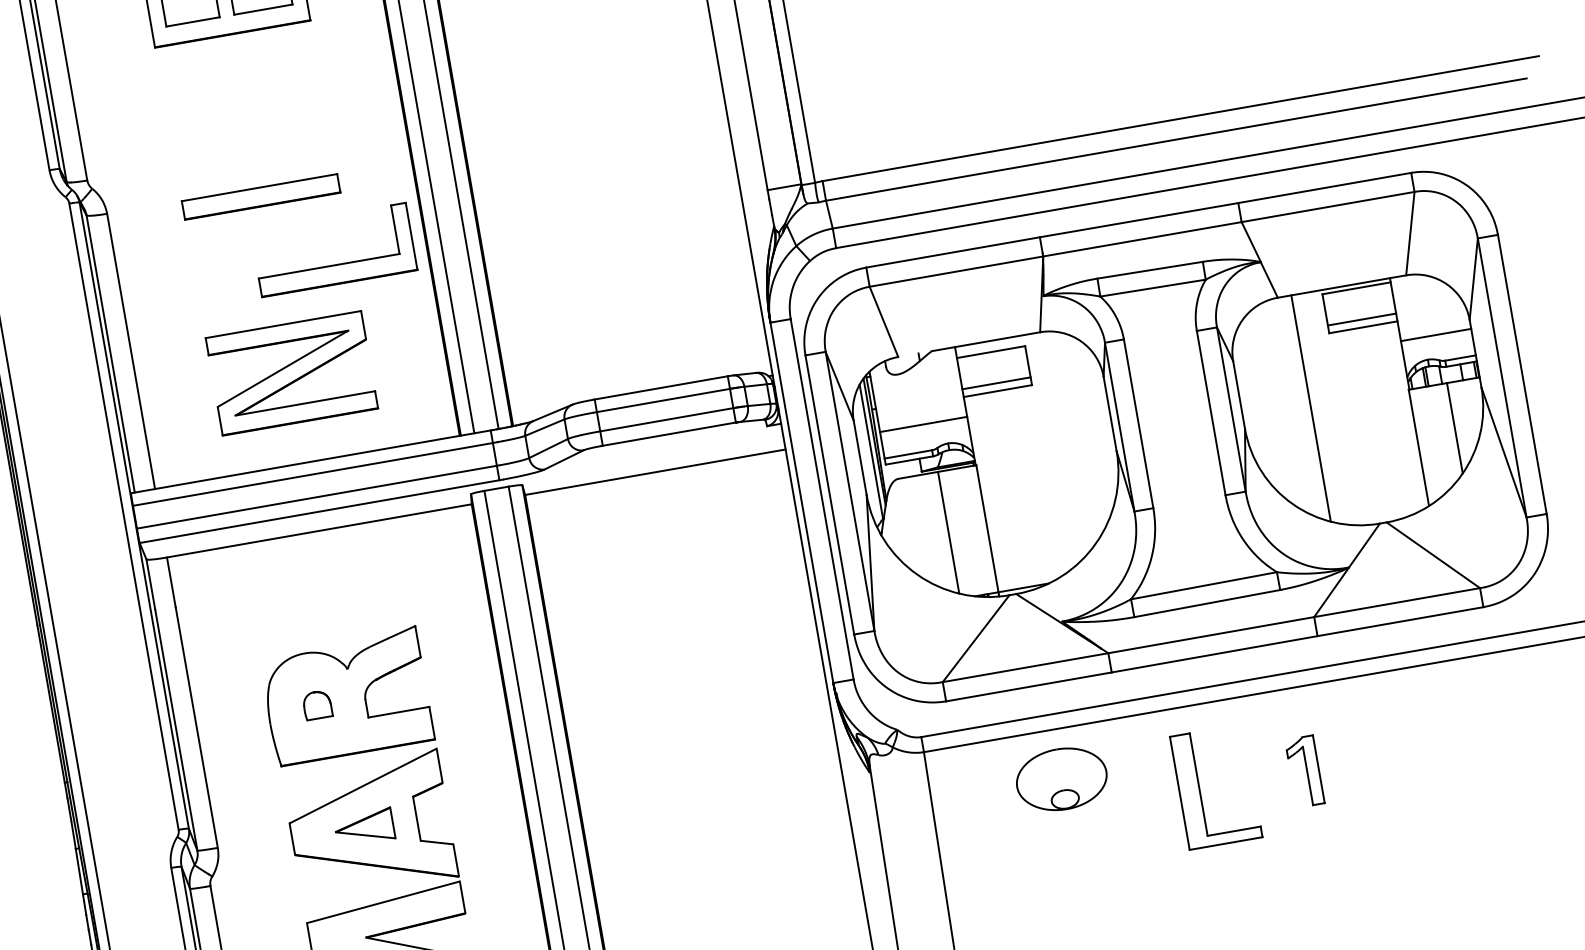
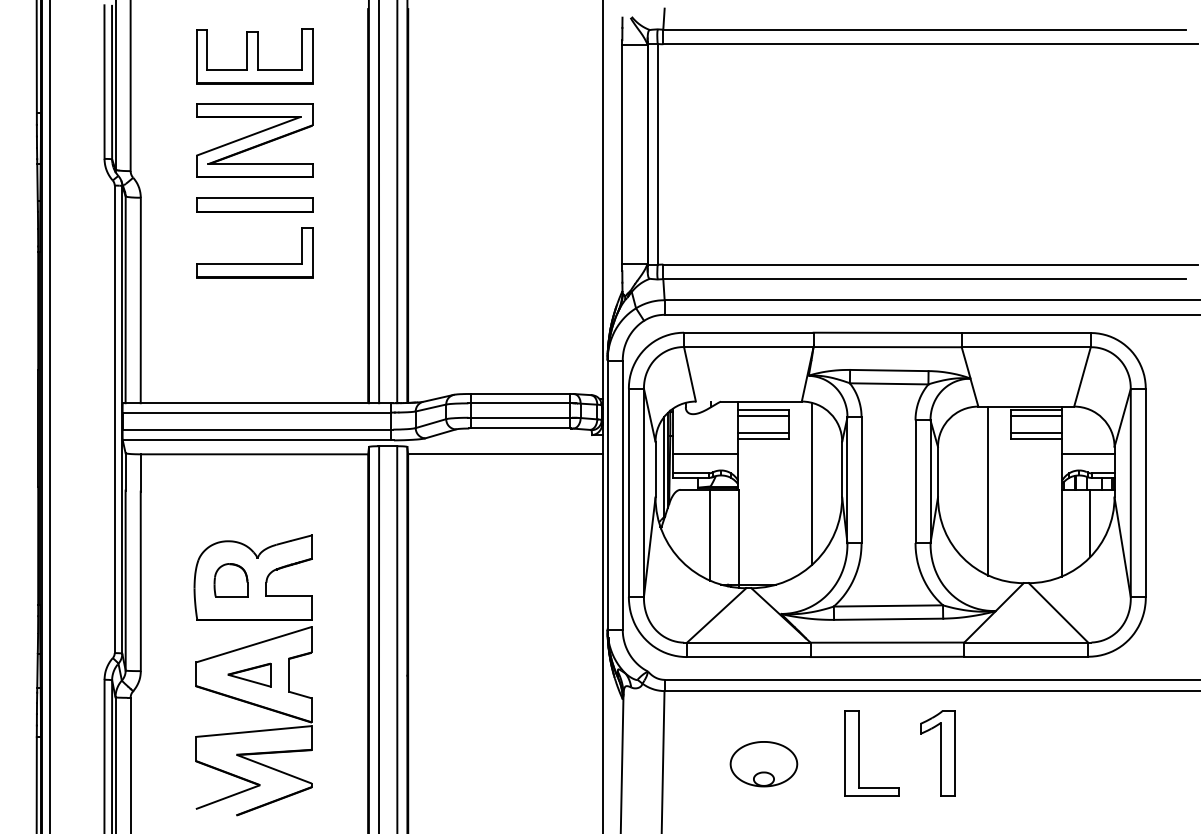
part: (336, 264) -> (254, 263), moved
line: (1357, 296) -> (1036, 415), added
line: (992, 359) -> (763, 415), added
part: (291, 373) -> (254, 140), moved
line: (1072, 439) -> (811, 483), added
part: (316, 705) -> (230, 580), size x1.67
part: (1304, 771) -> (937, 753), size x1.67
part: (1061, 779) -> (763, 764), moved

